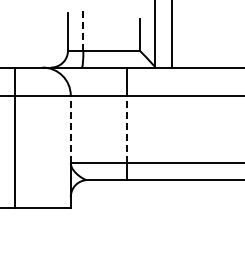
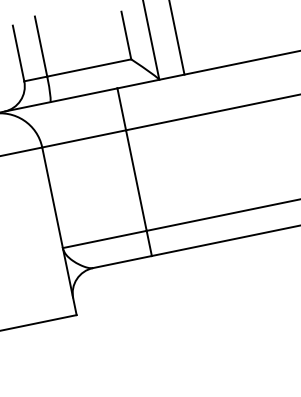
line: (83, 30) -> (41, 46), dashed -> solid
line: (70, 129) -> (52, 197), dashed -> solid
line: (127, 129) -> (137, 180), dashed -> solid

